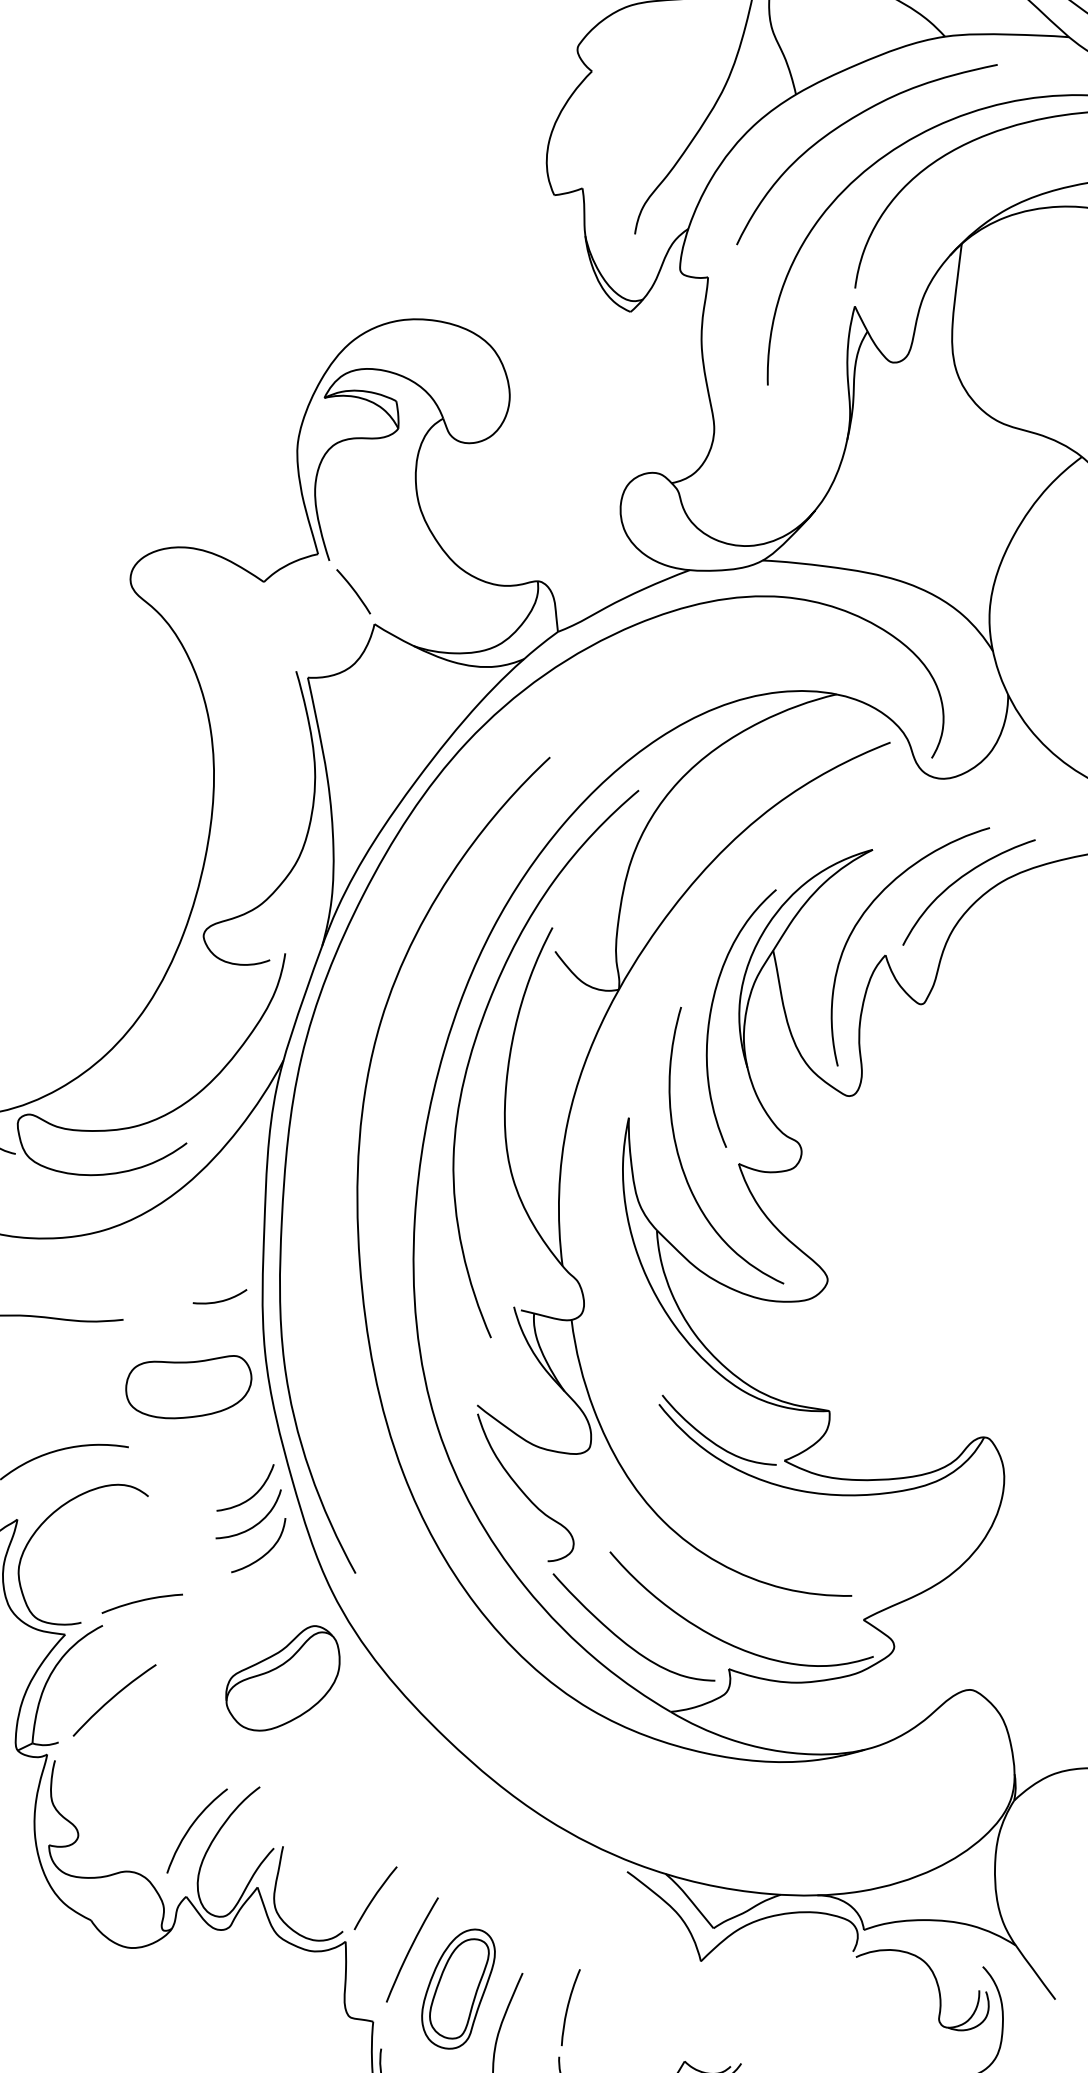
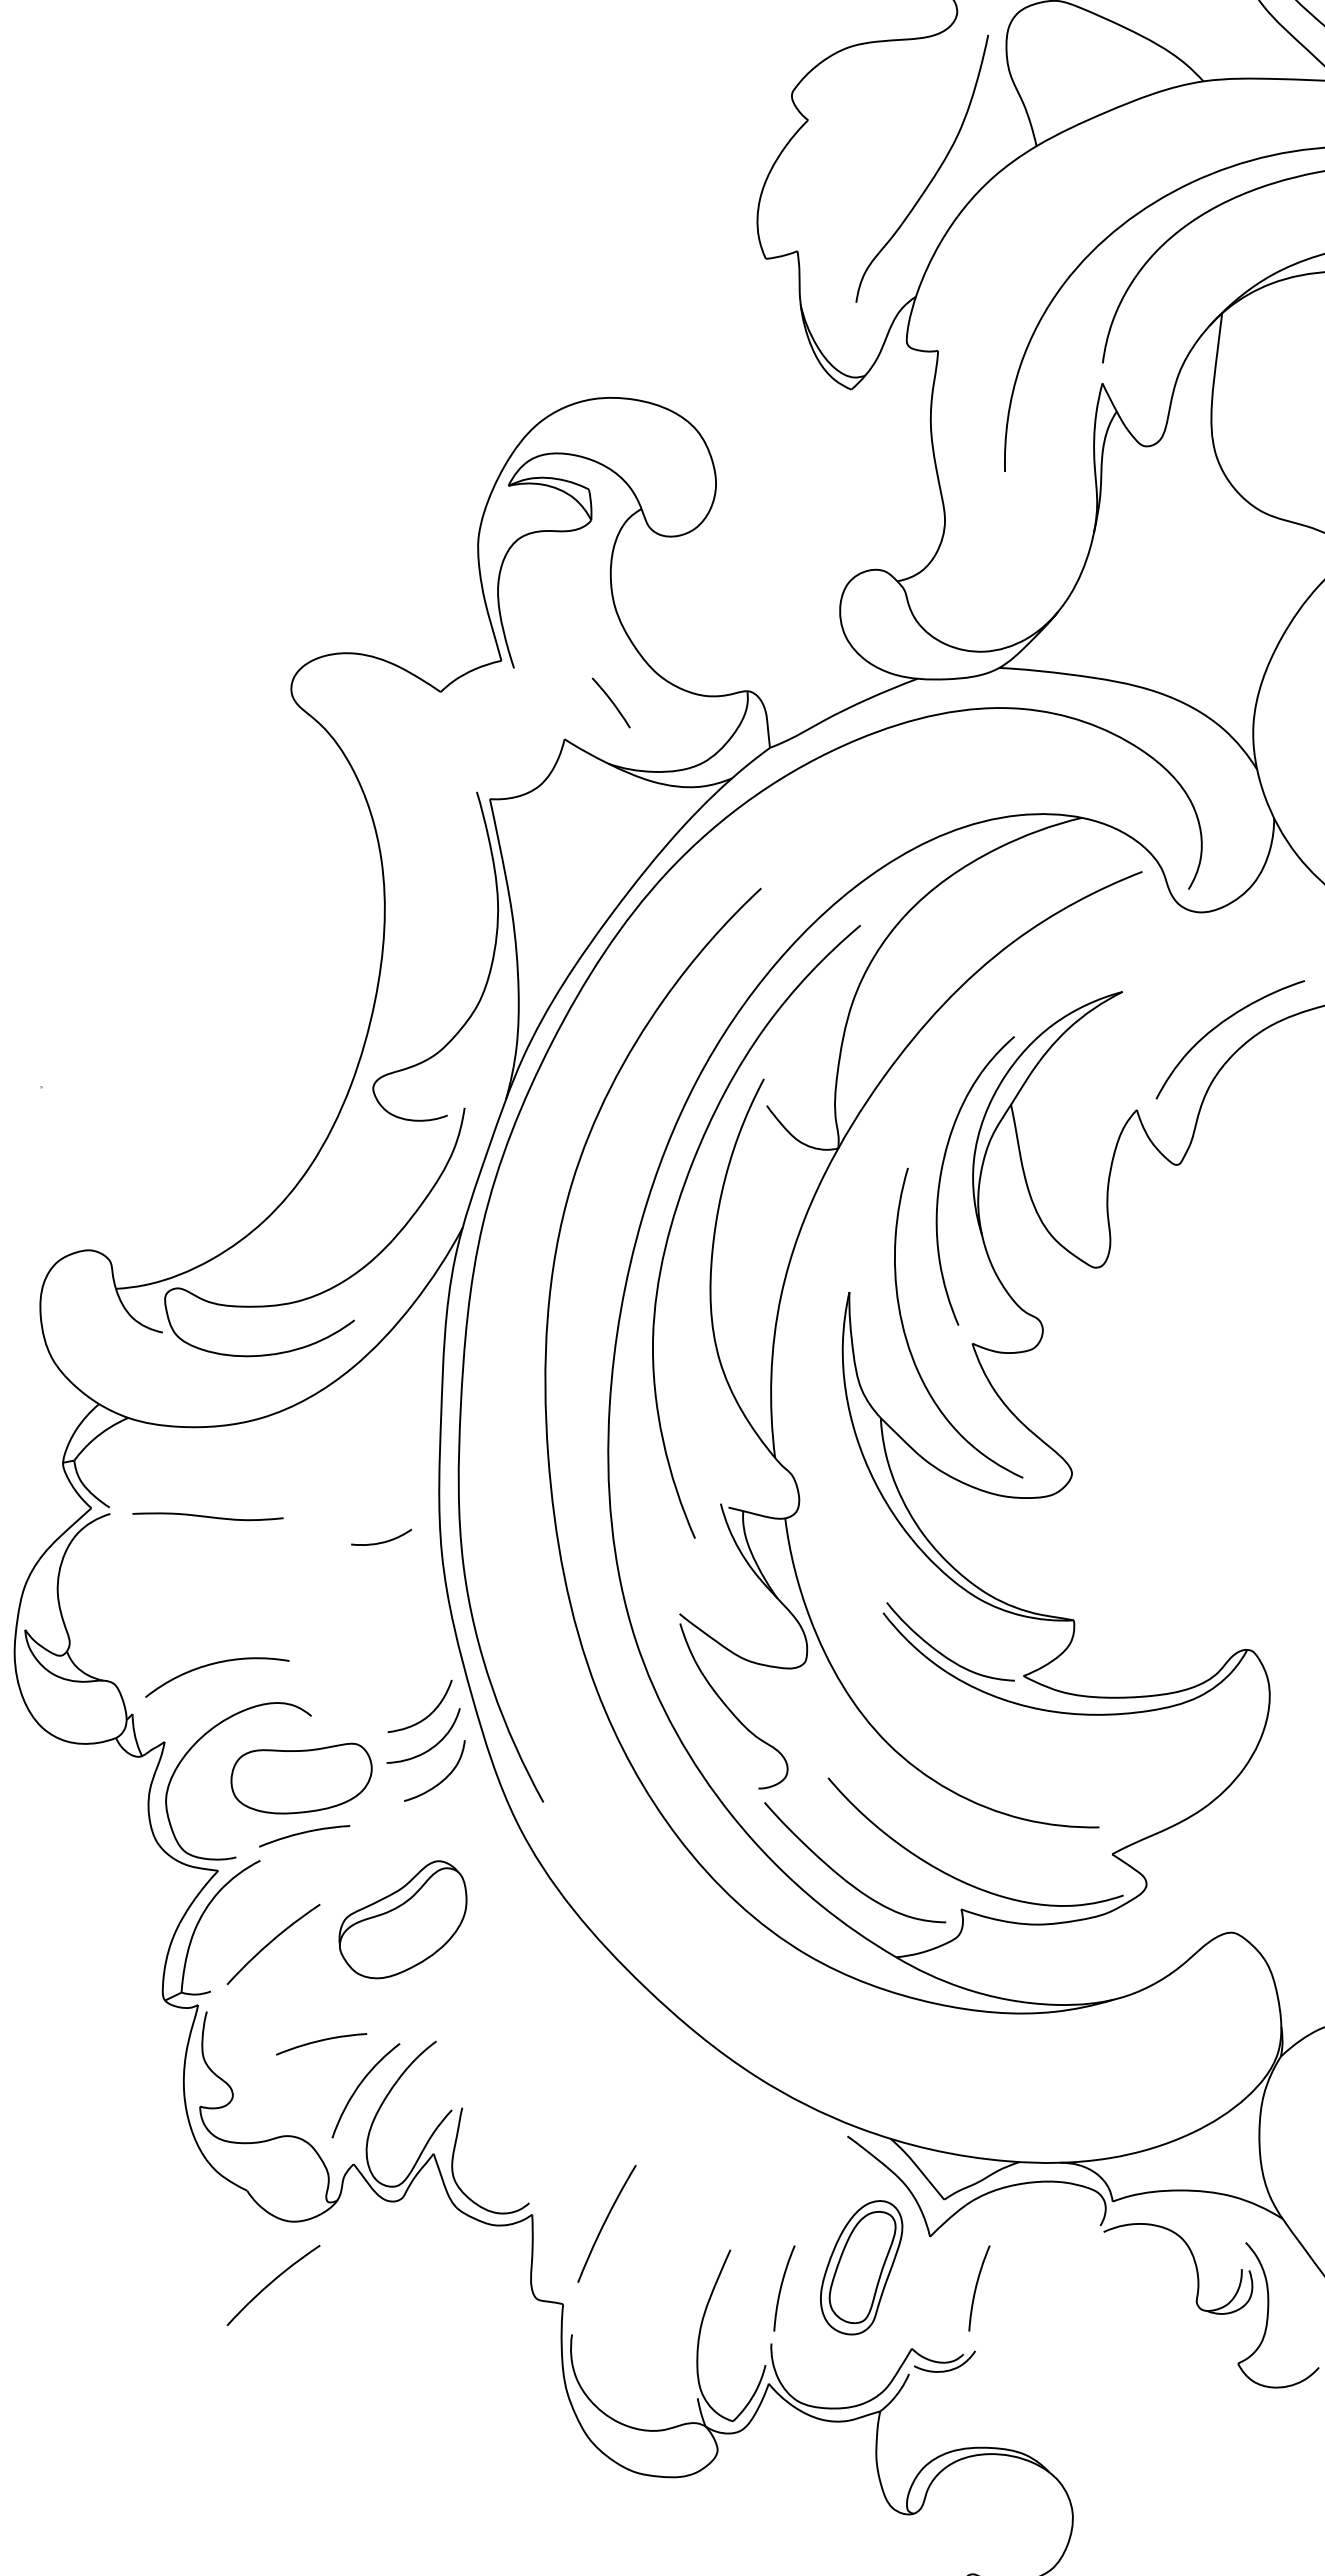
curve: (847, 122) -> (1094, 177), removed
curve: (353, 590) -> (610, 701), moved
curve: (865, 912) -> (1114, 1062), removed
curve: (220, 1300) -> (382, 1541), moved
part: (188, 1387) -> (301, 1778), moved
part: (282, 1678) -> (402, 1919), moved
curve: (157, 1787) -> (321, 2041), added
curve: (375, 1896) -> (565, 2164), removed
part: (458, 1988) -> (861, 2267), moved
curve: (112, 2003) -> (271, 2283), added
curve: (743, 2005) -> (977, 2286), added

